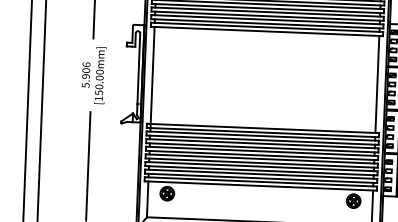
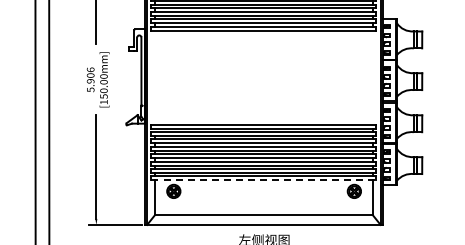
line: (152, 79) -> (155, 81), removed
line: (377, 84) -> (372, 77), removed
line: (261, 186) -> (264, 180), solid -> dashed

